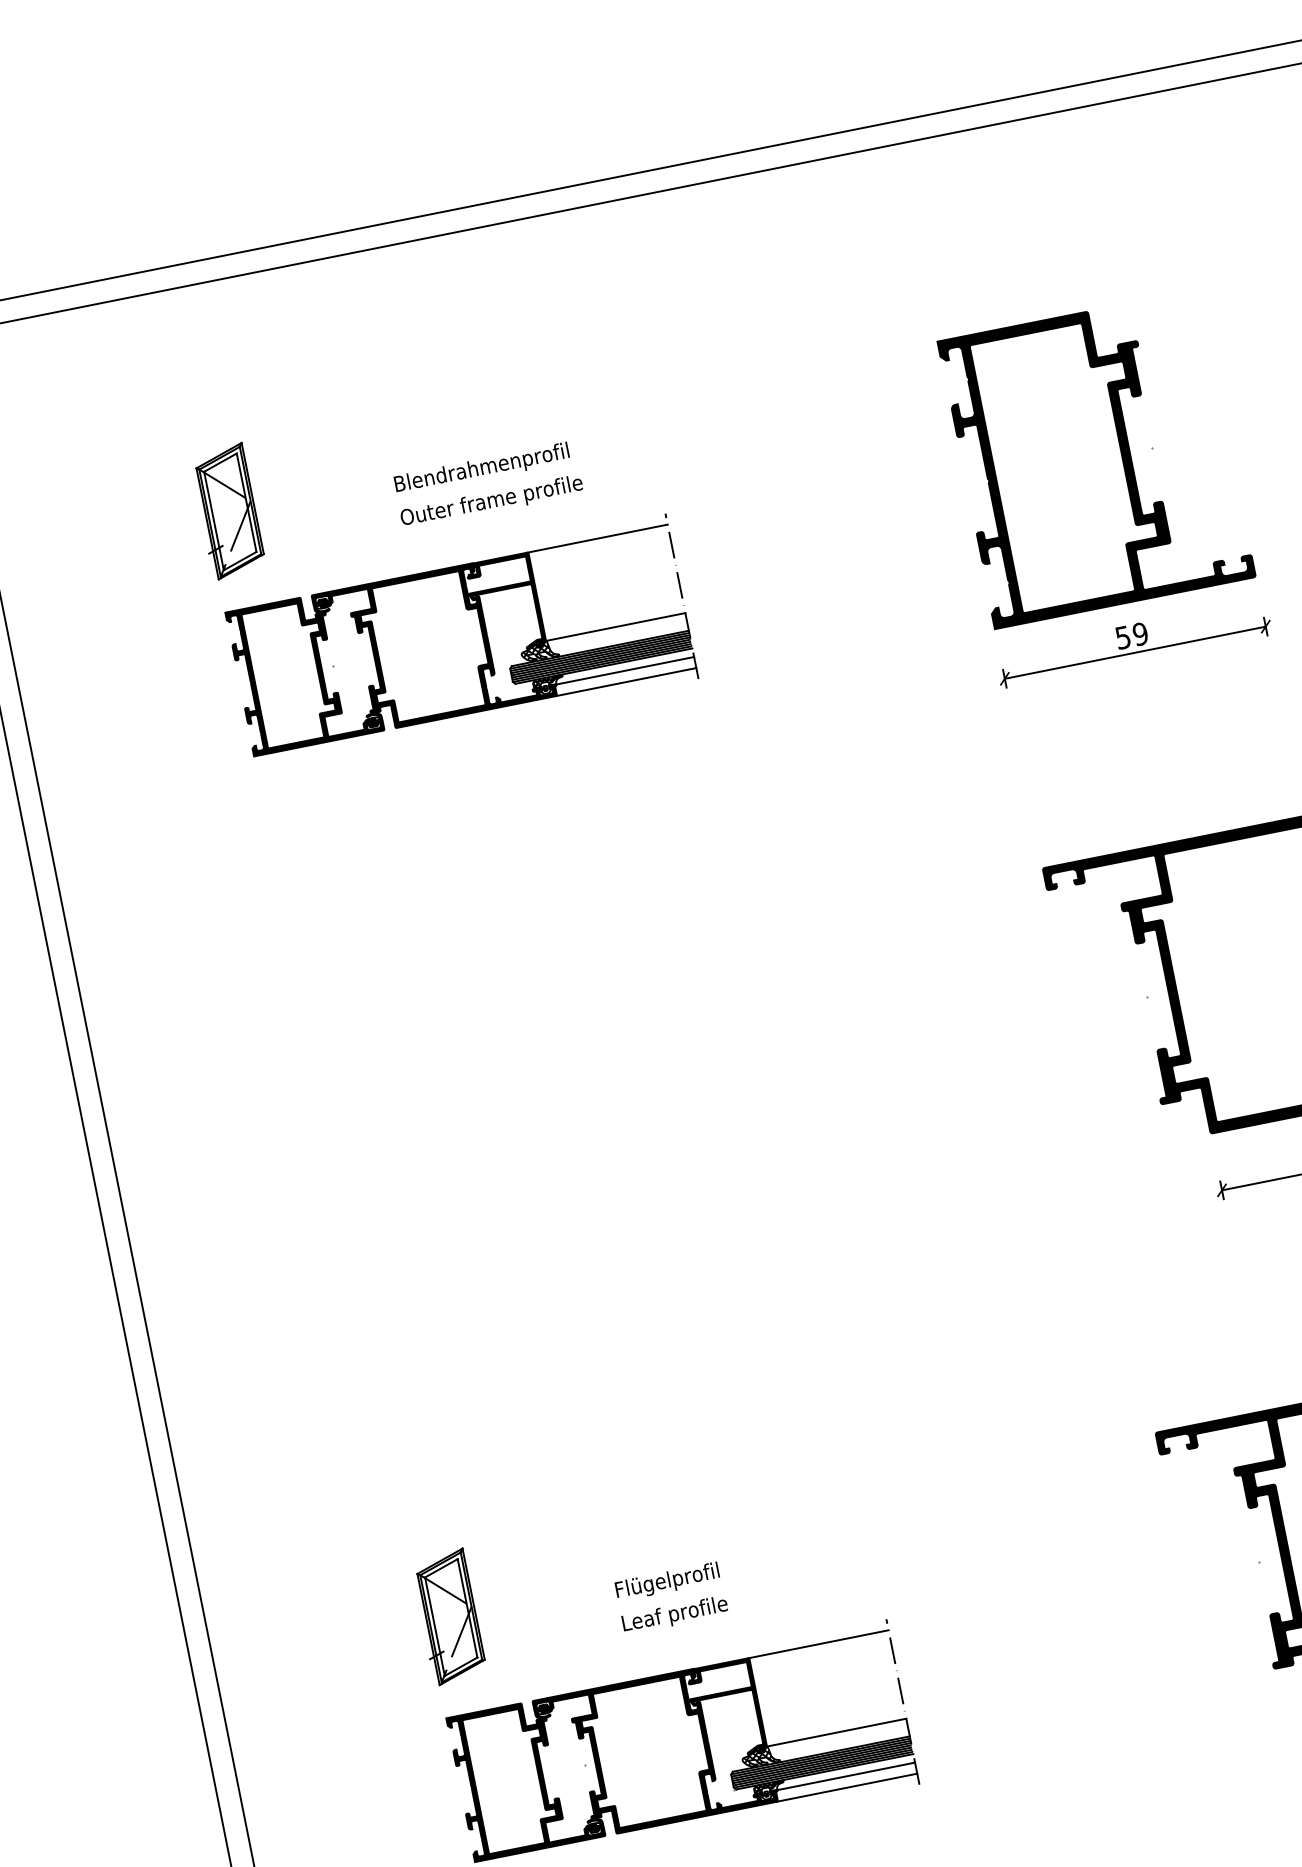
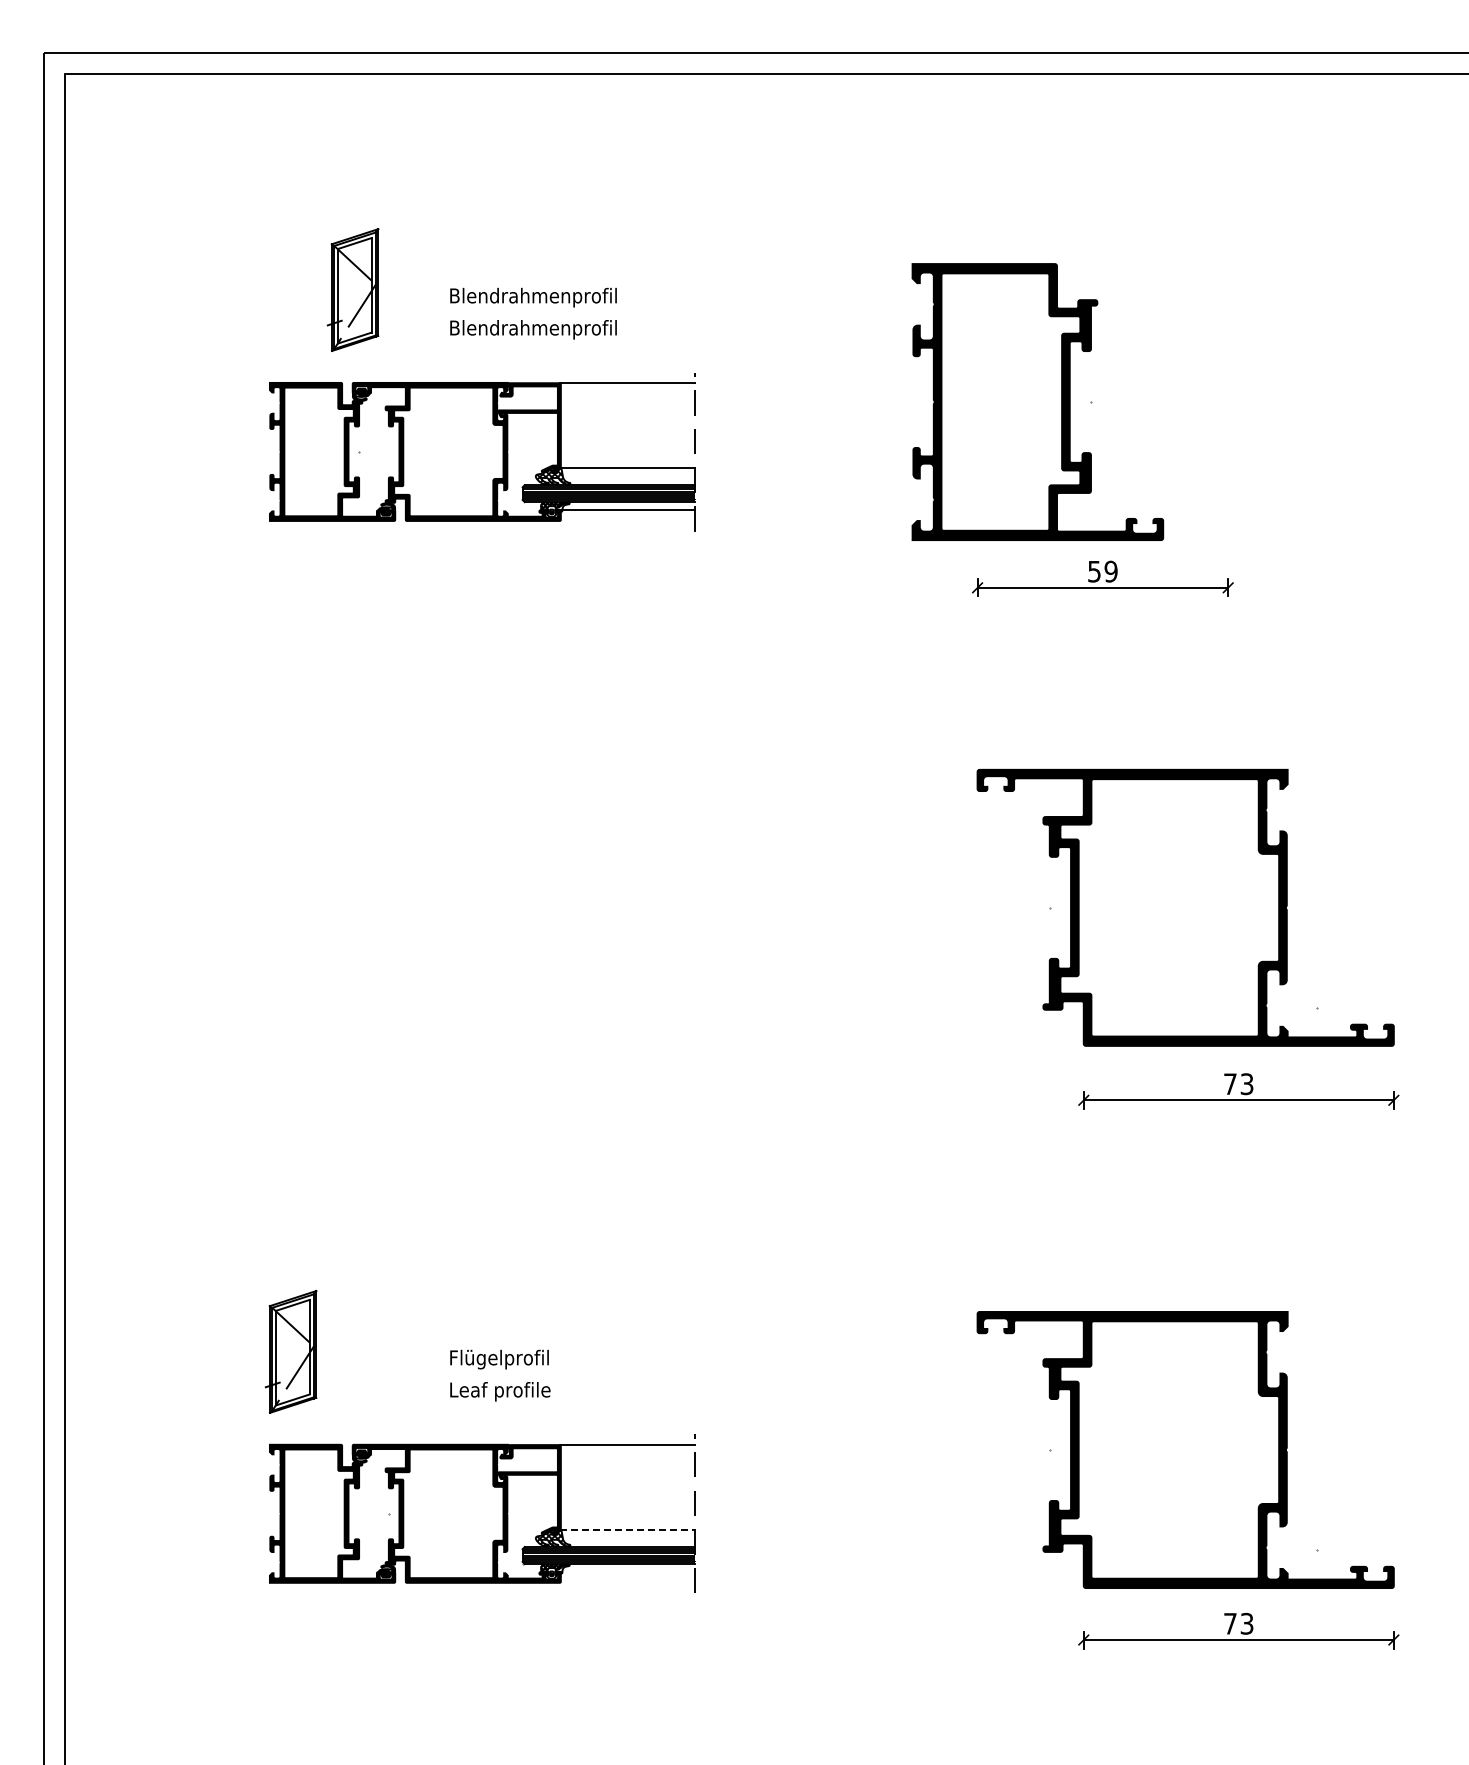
part: (1096, 458) -> (1037, 401), moved
text: (491, 501) -> (536, 329), Outer frame profile -> Blendrahmenprofil
part: (227, 511) -> (352, 289), moved
line: (625, 681) -> (626, 520), removed
line: (836, 1733) -> (627, 1530), solid -> dashed
line: (846, 1776) -> (628, 1572), removed
line: (846, 1787) -> (626, 1582), removed

